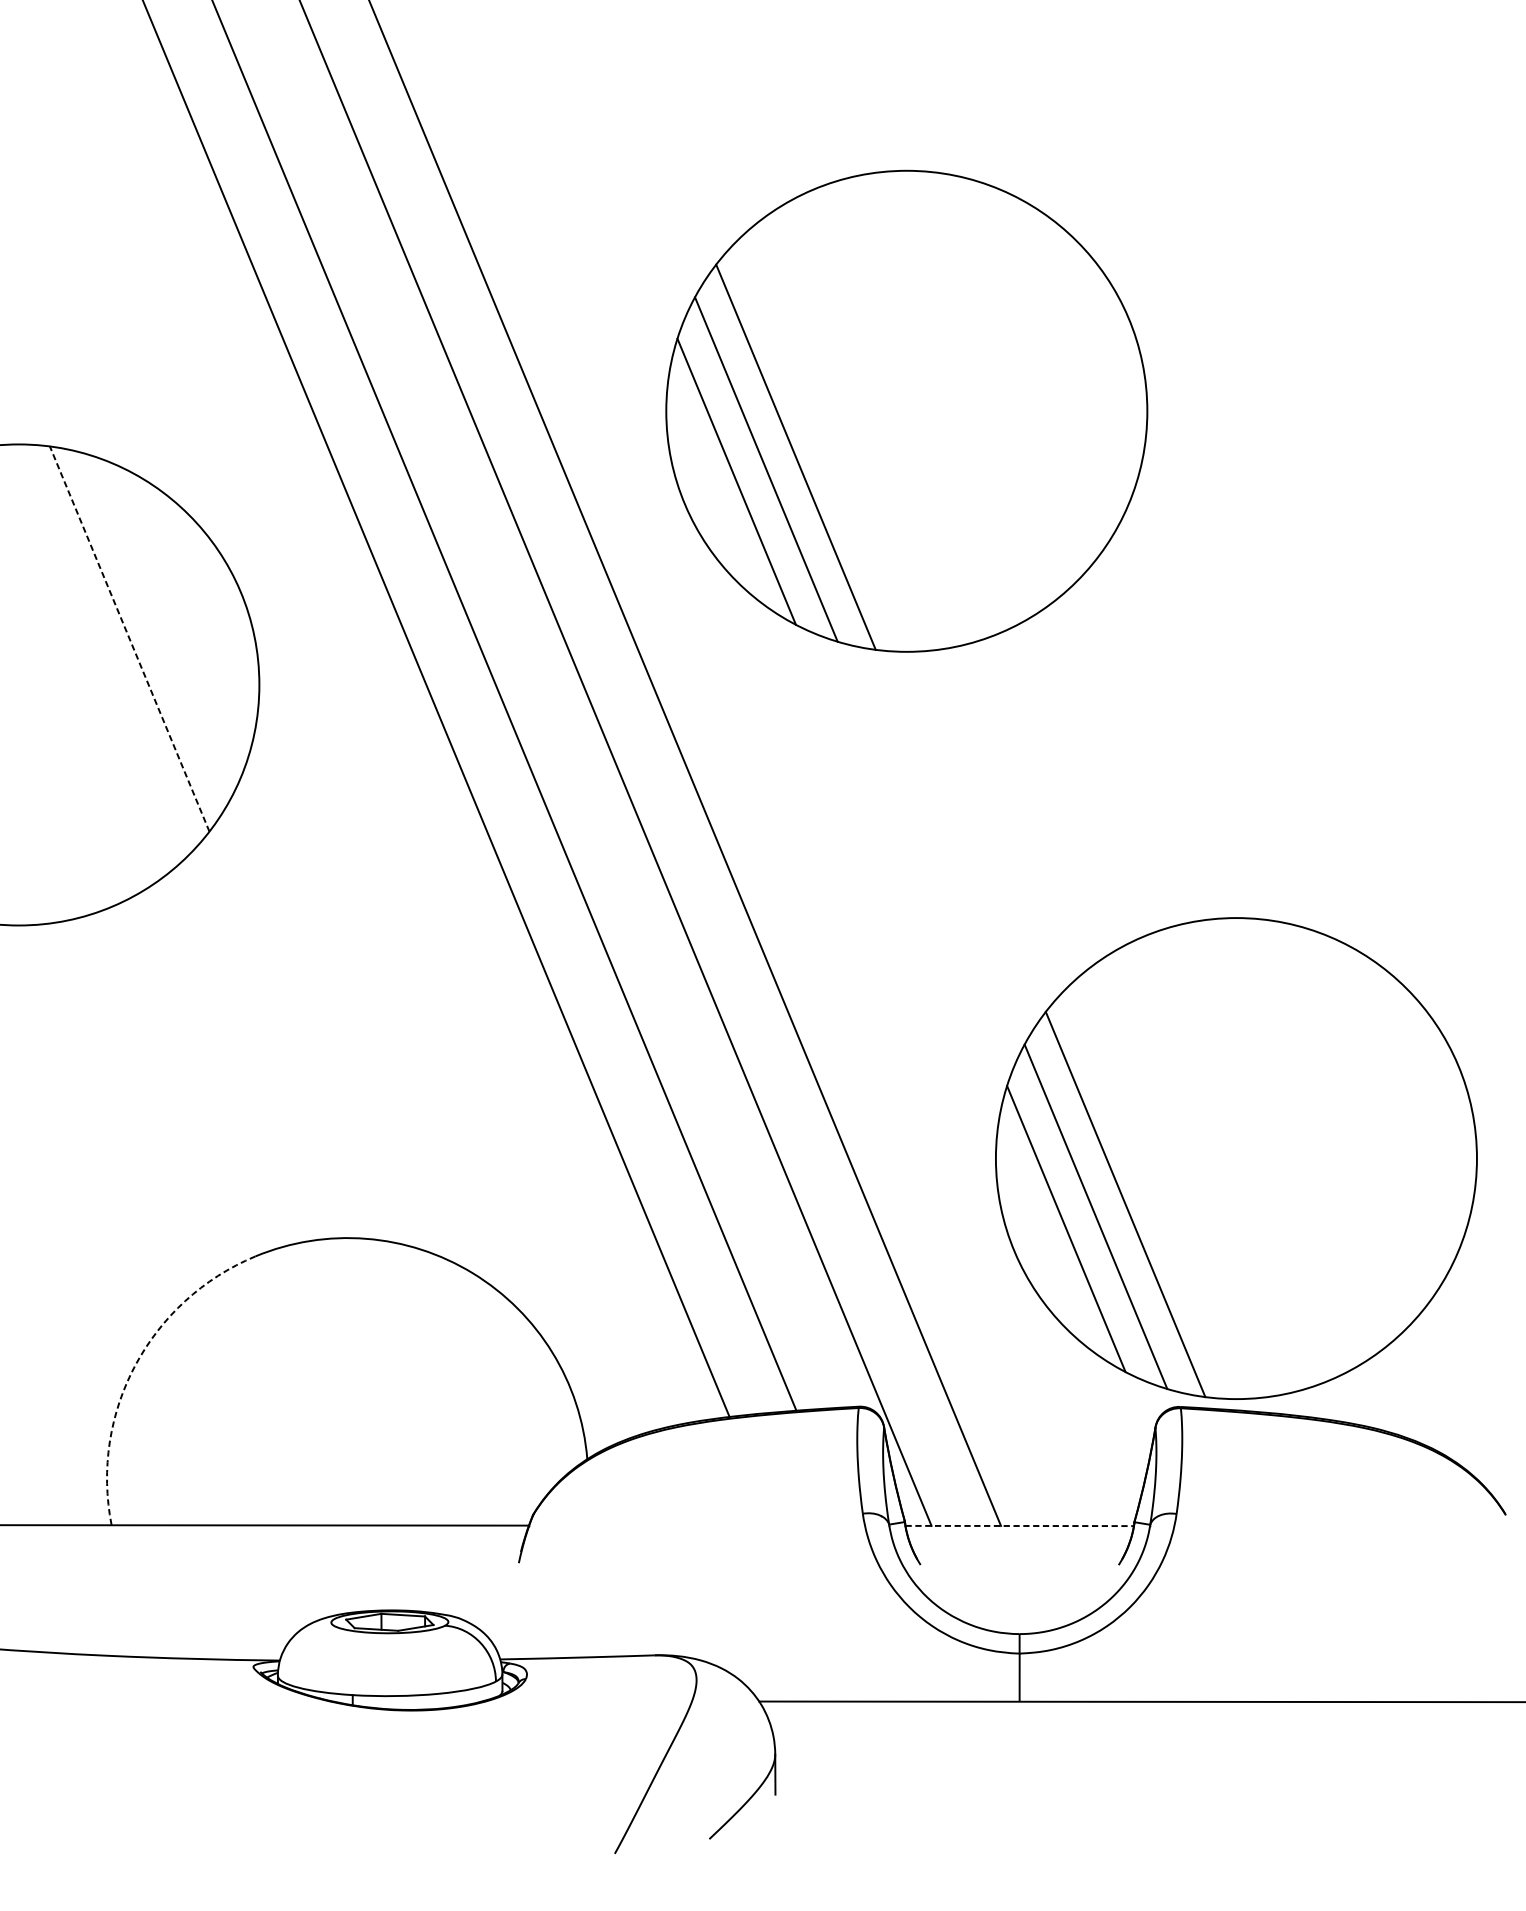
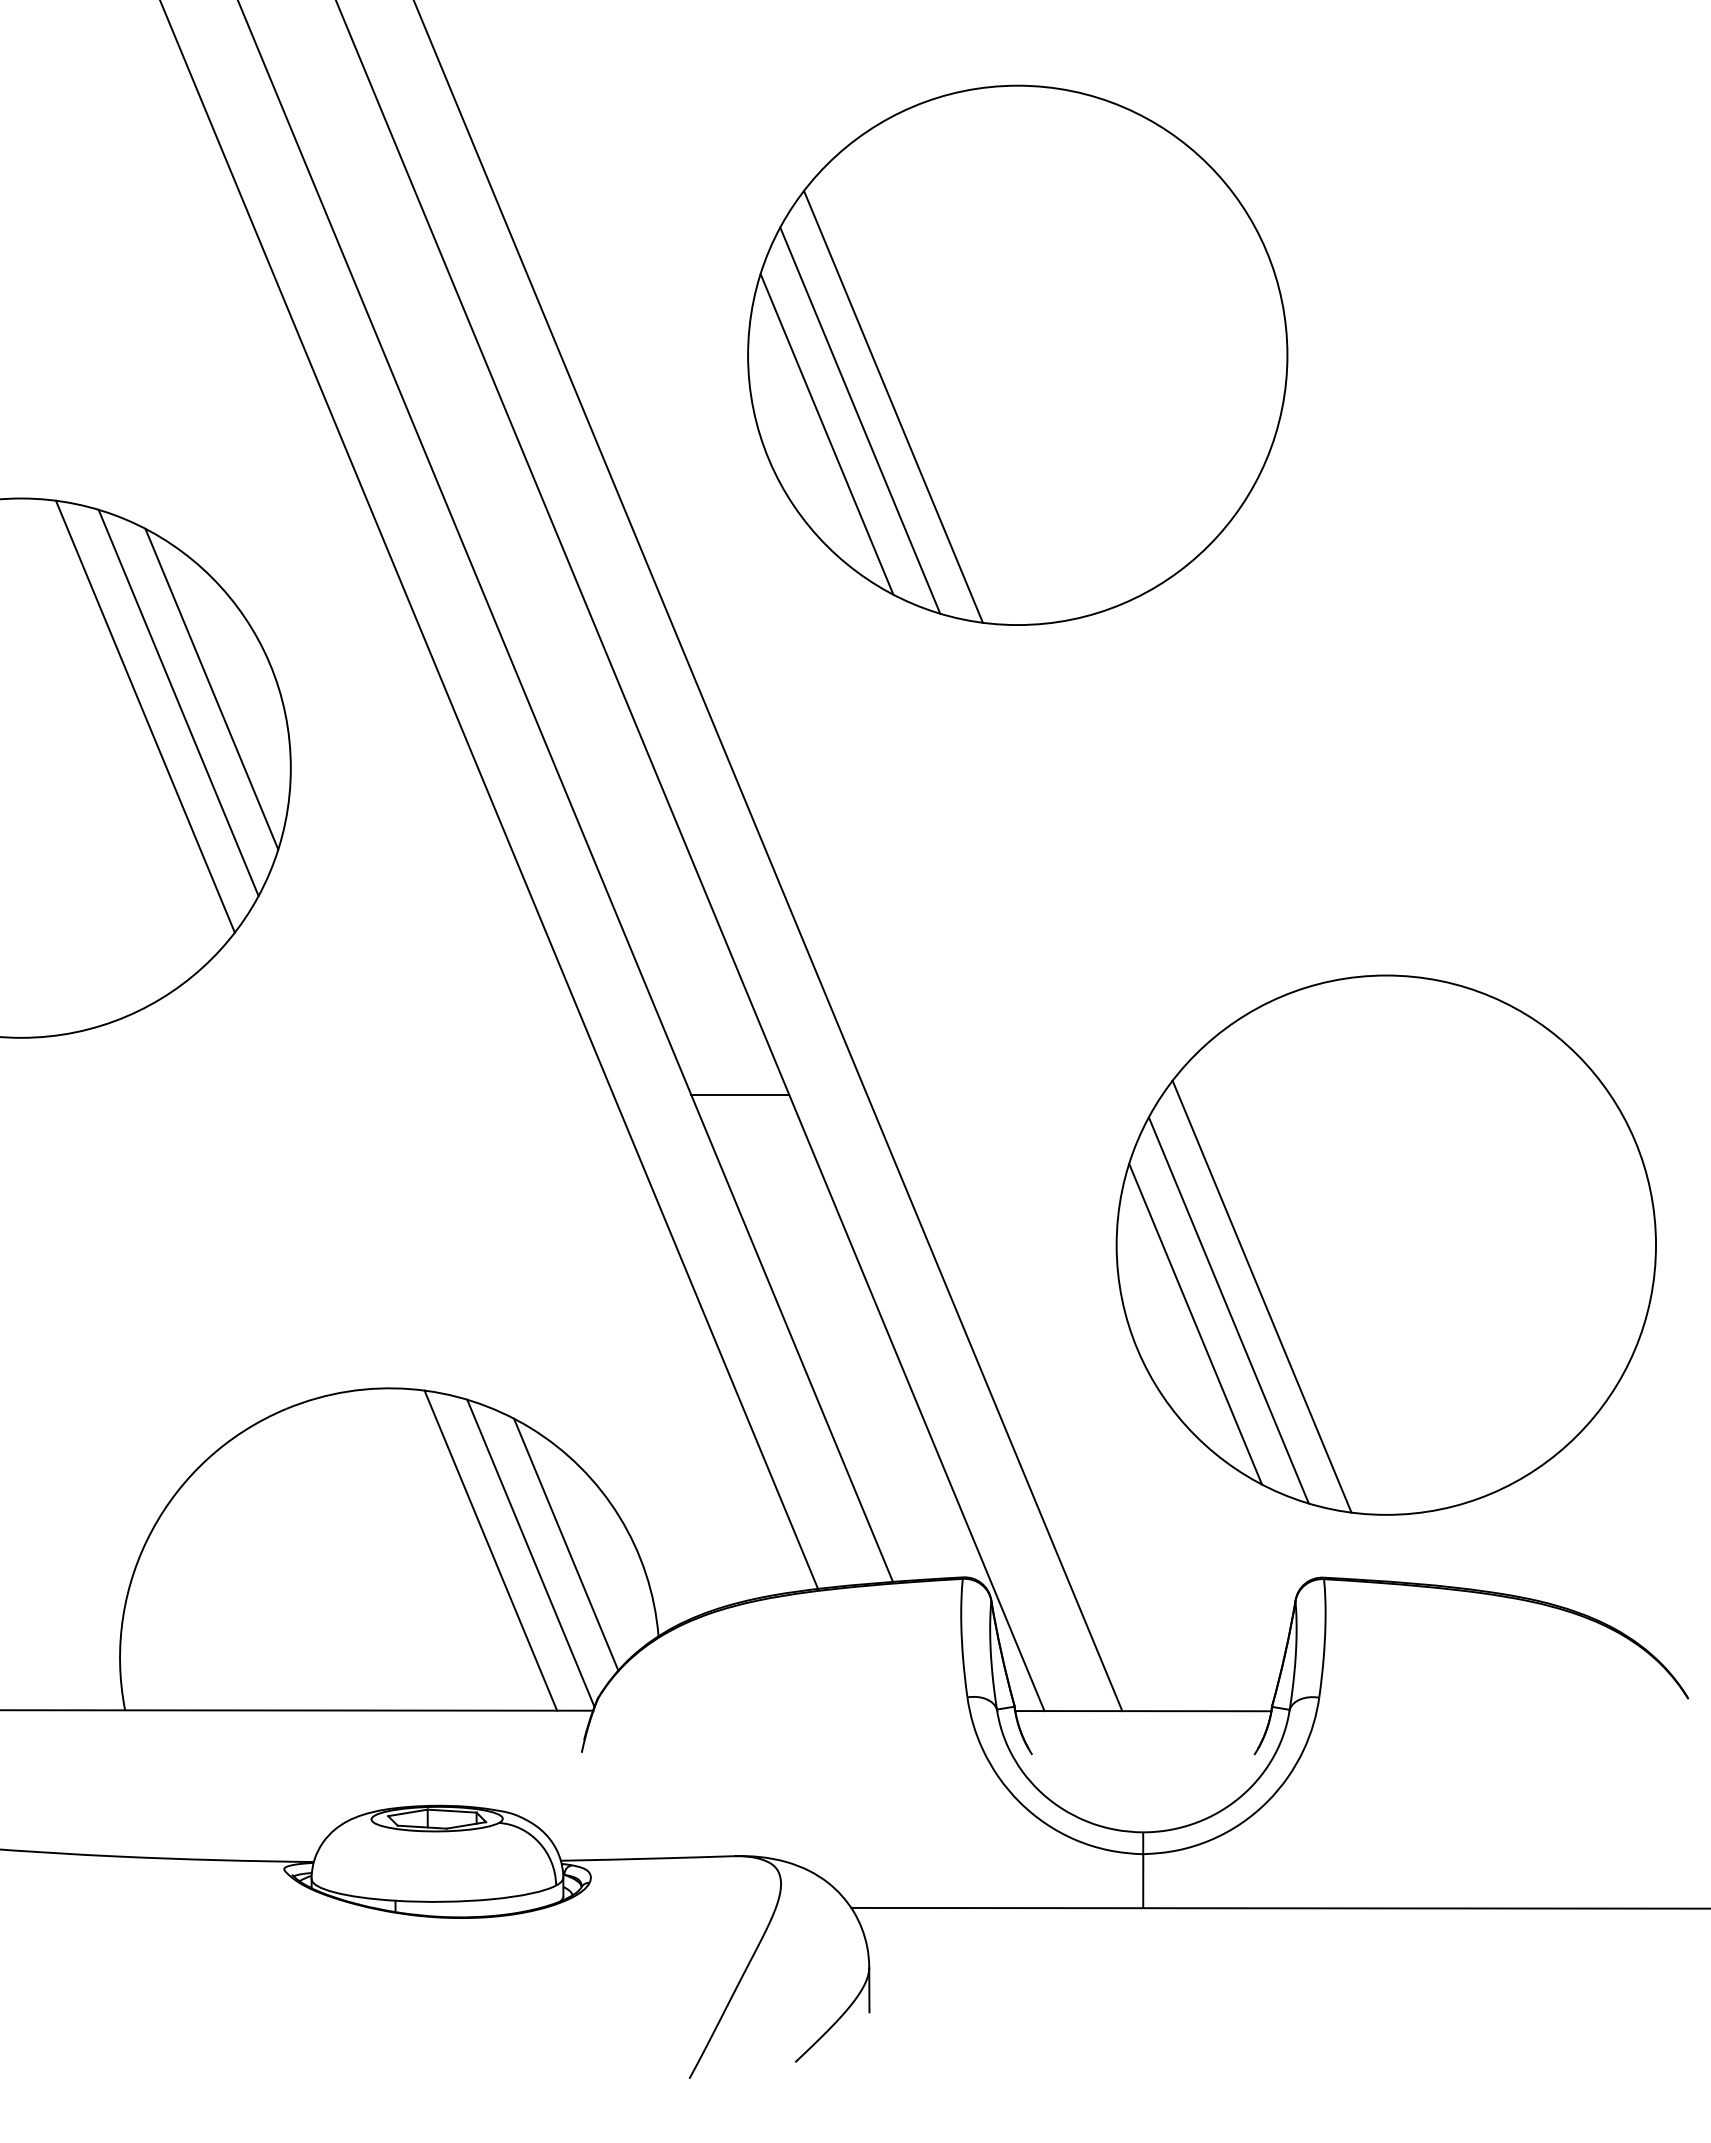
part: (906, 410) -> (1017, 354), moved
line: (188, 613) -> (211, 688), added
line: (159, 626) -> (178, 702), added
line: (129, 638) -> (145, 716), dashed -> solid
line: (660, 976) -> (740, 1094), added
part: (1235, 1157) -> (1385, 1244), moved
arc: (135, 1364) -> (151, 1530), dashed -> solid
line: (505, 1377) -> (566, 1544), added
line: (437, 1382) -> (490, 1550), added
line: (473, 1384) -> (530, 1552), added
line: (1019, 1526) -> (1143, 1711), dashed -> solid

